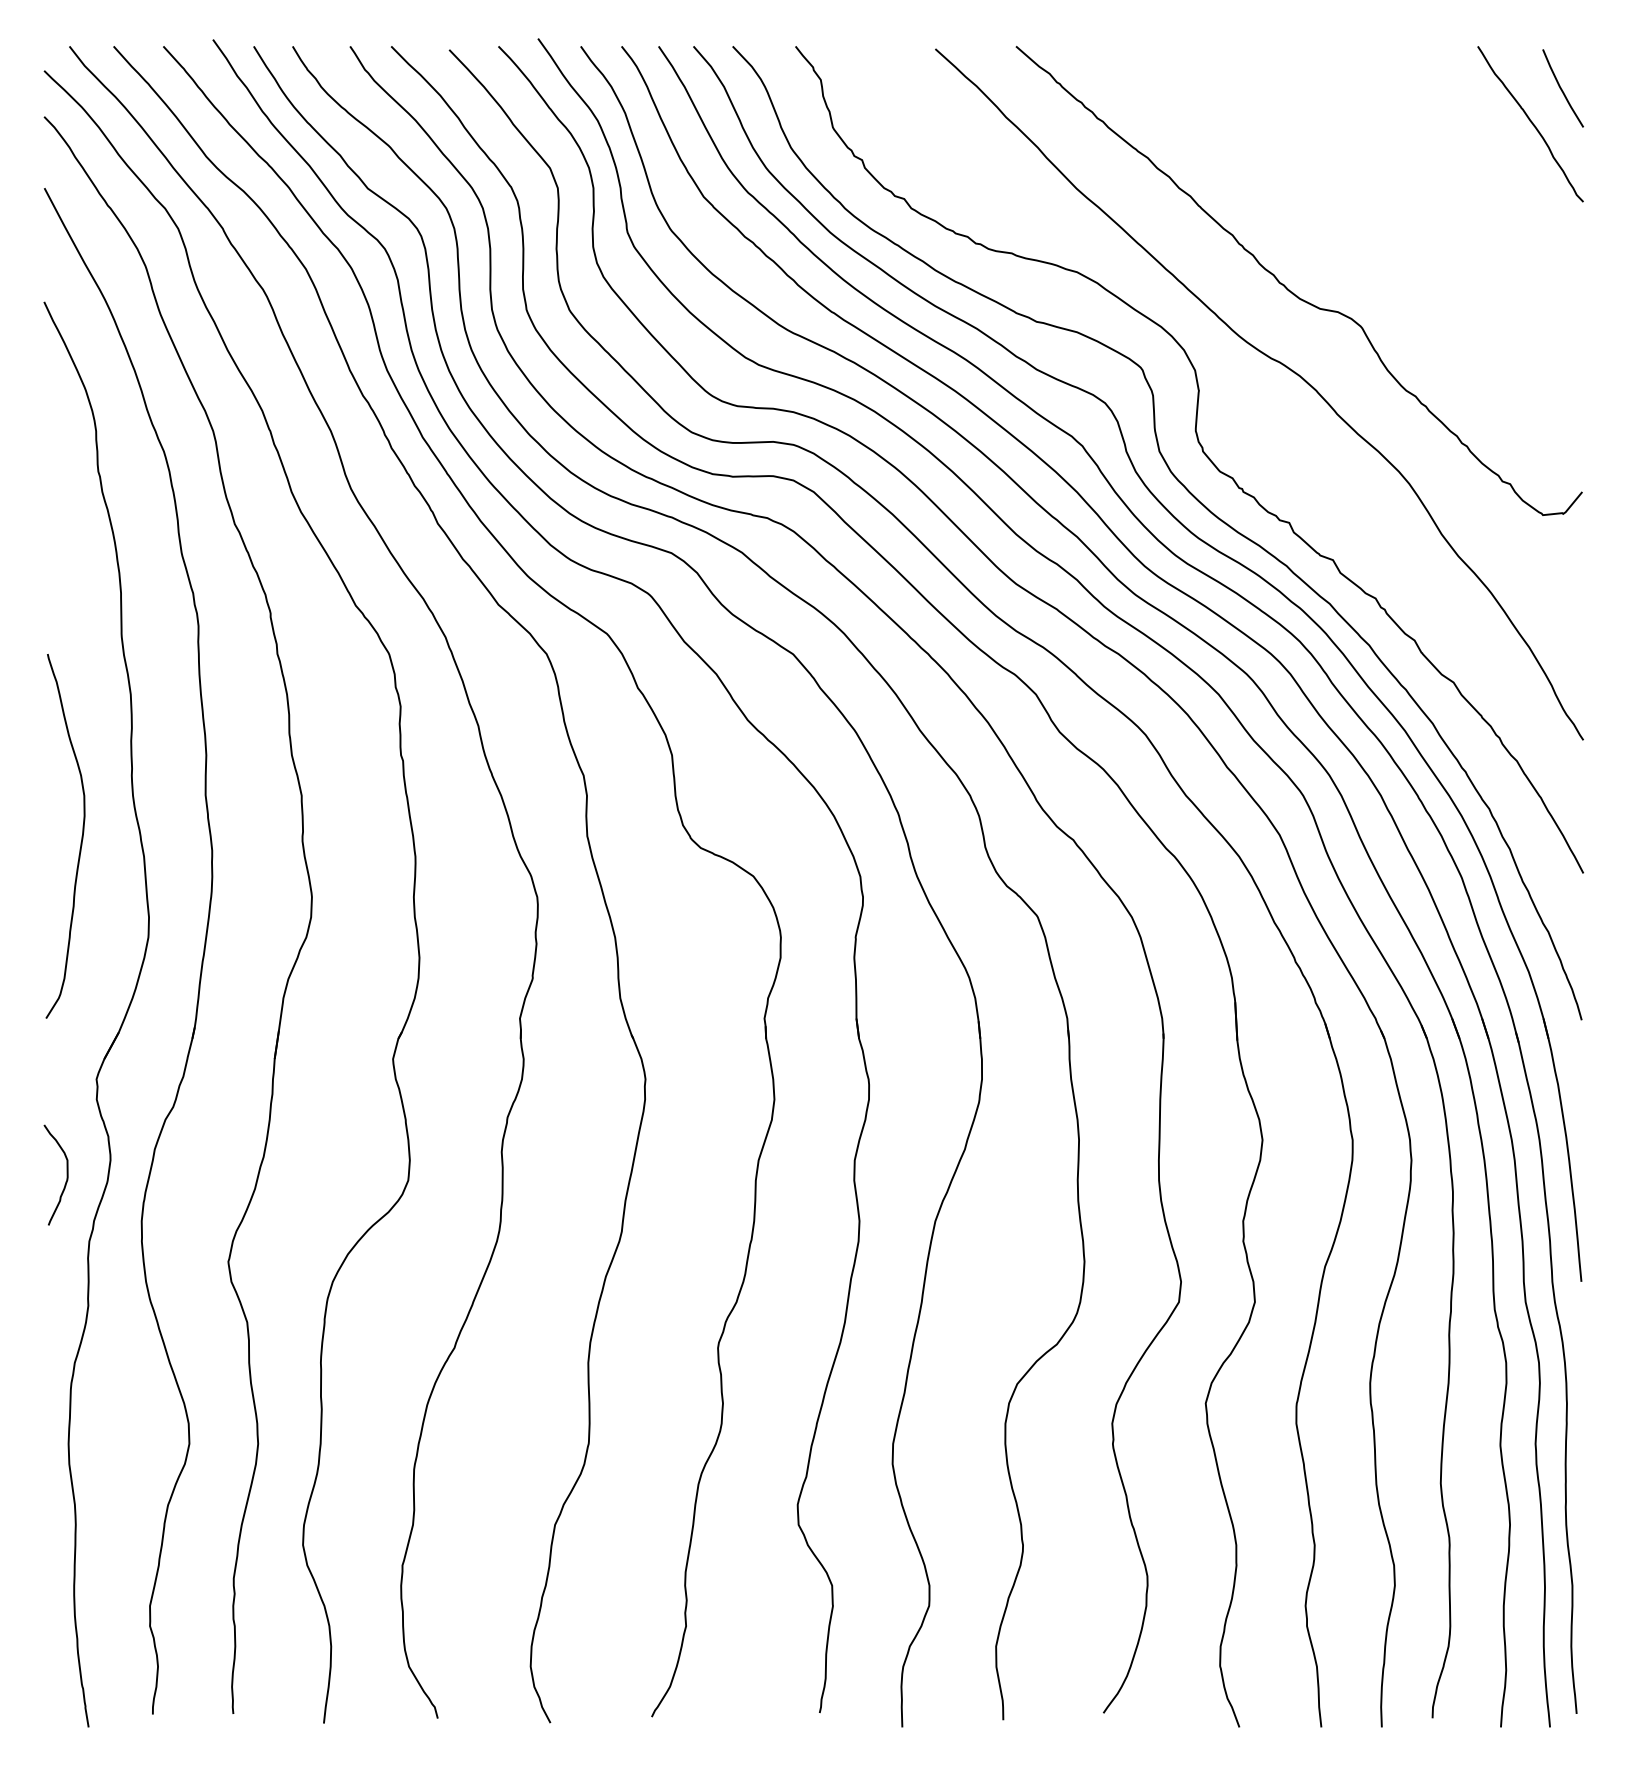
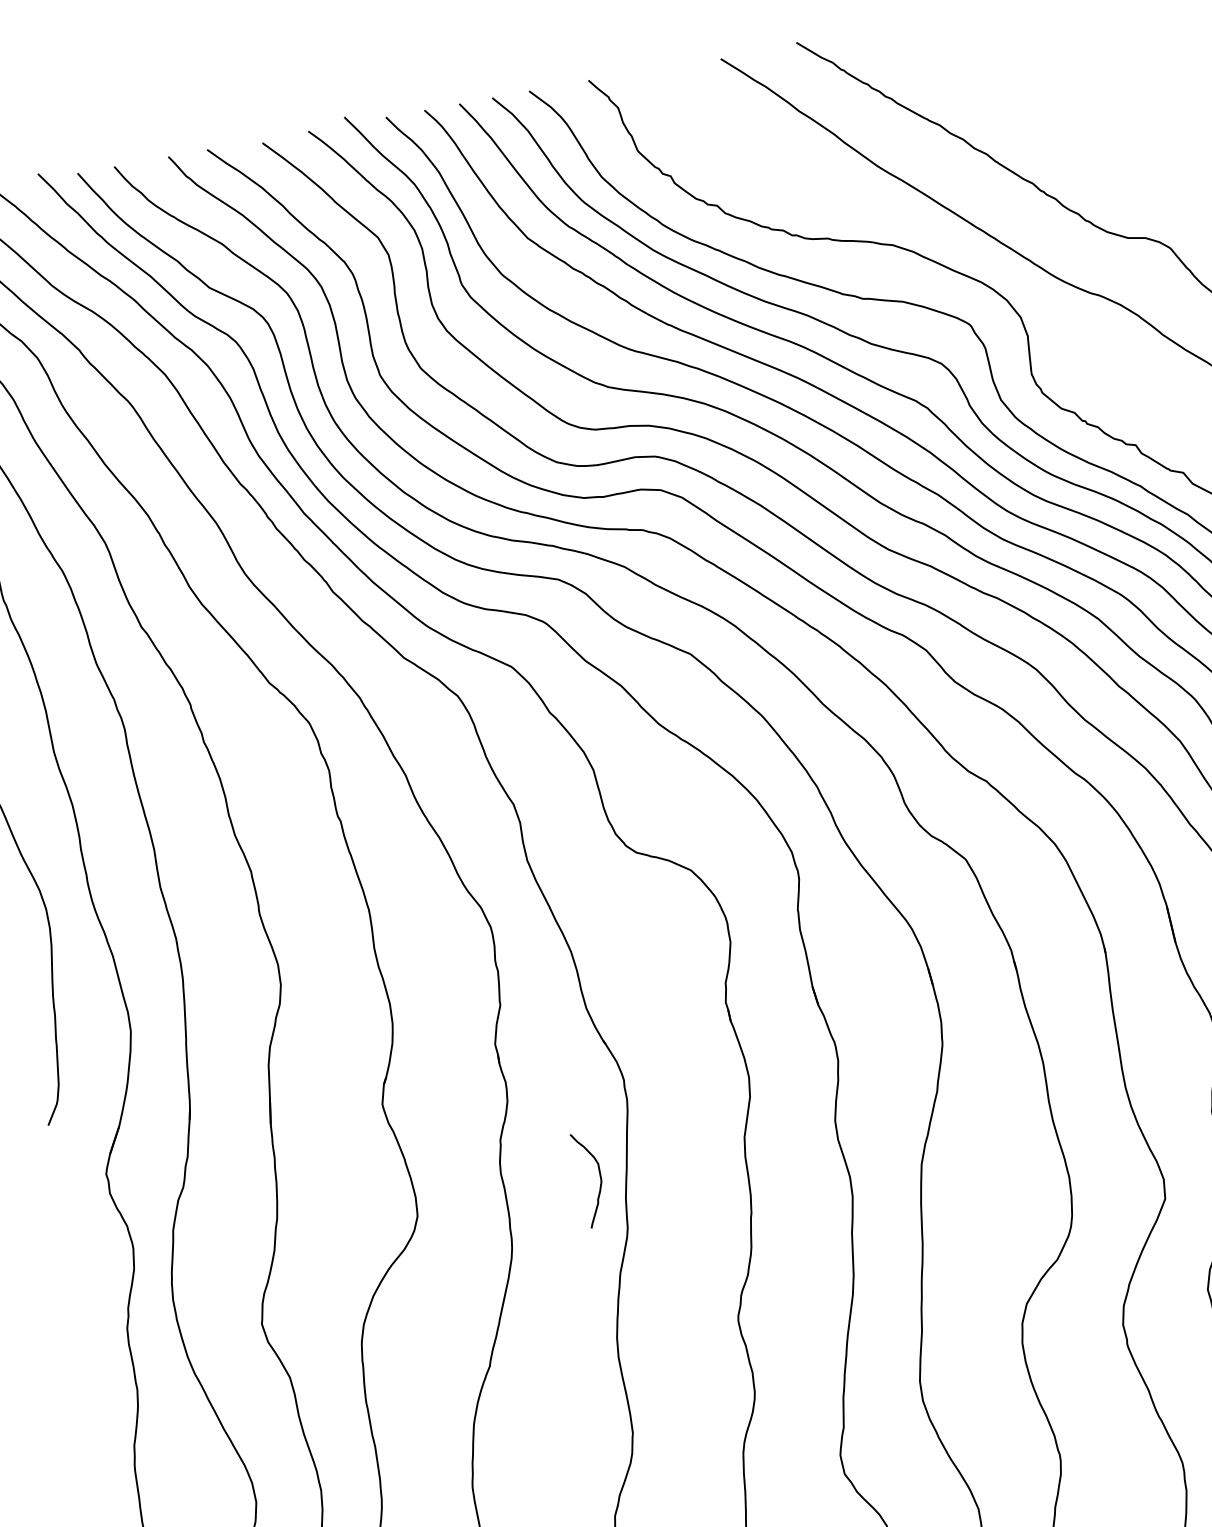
curve: (66, 1174) -> (599, 1177), moved

